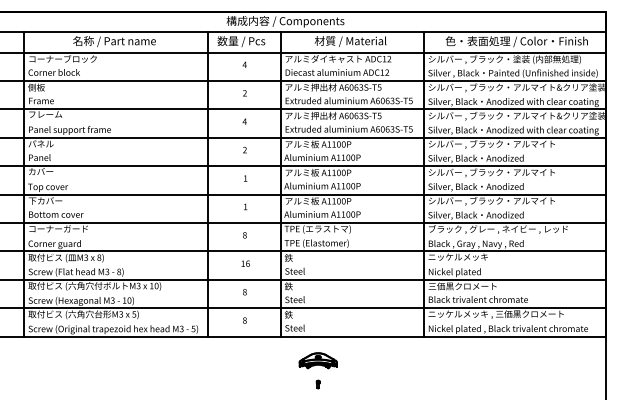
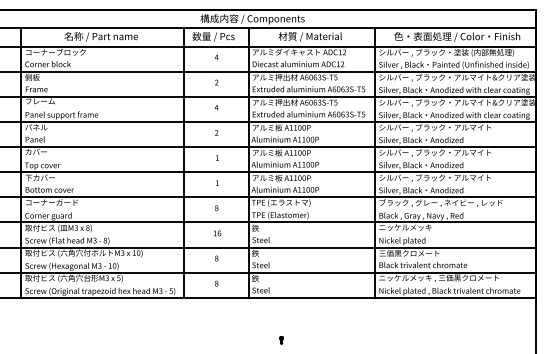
part: (317, 360) -> (280, 318), removed

